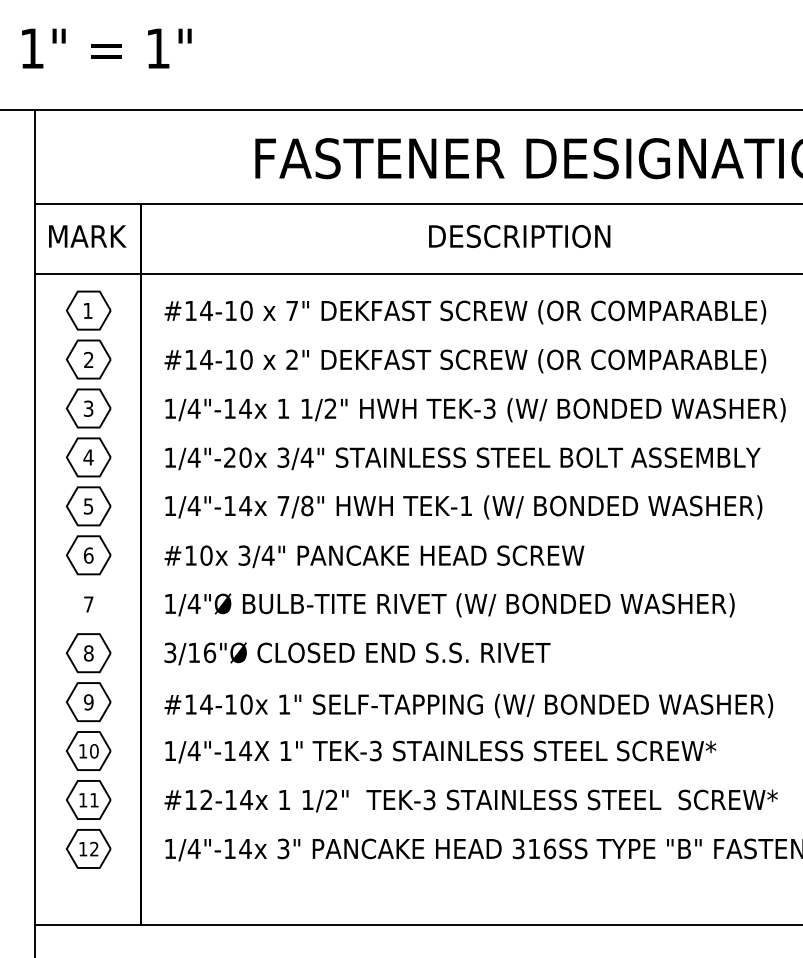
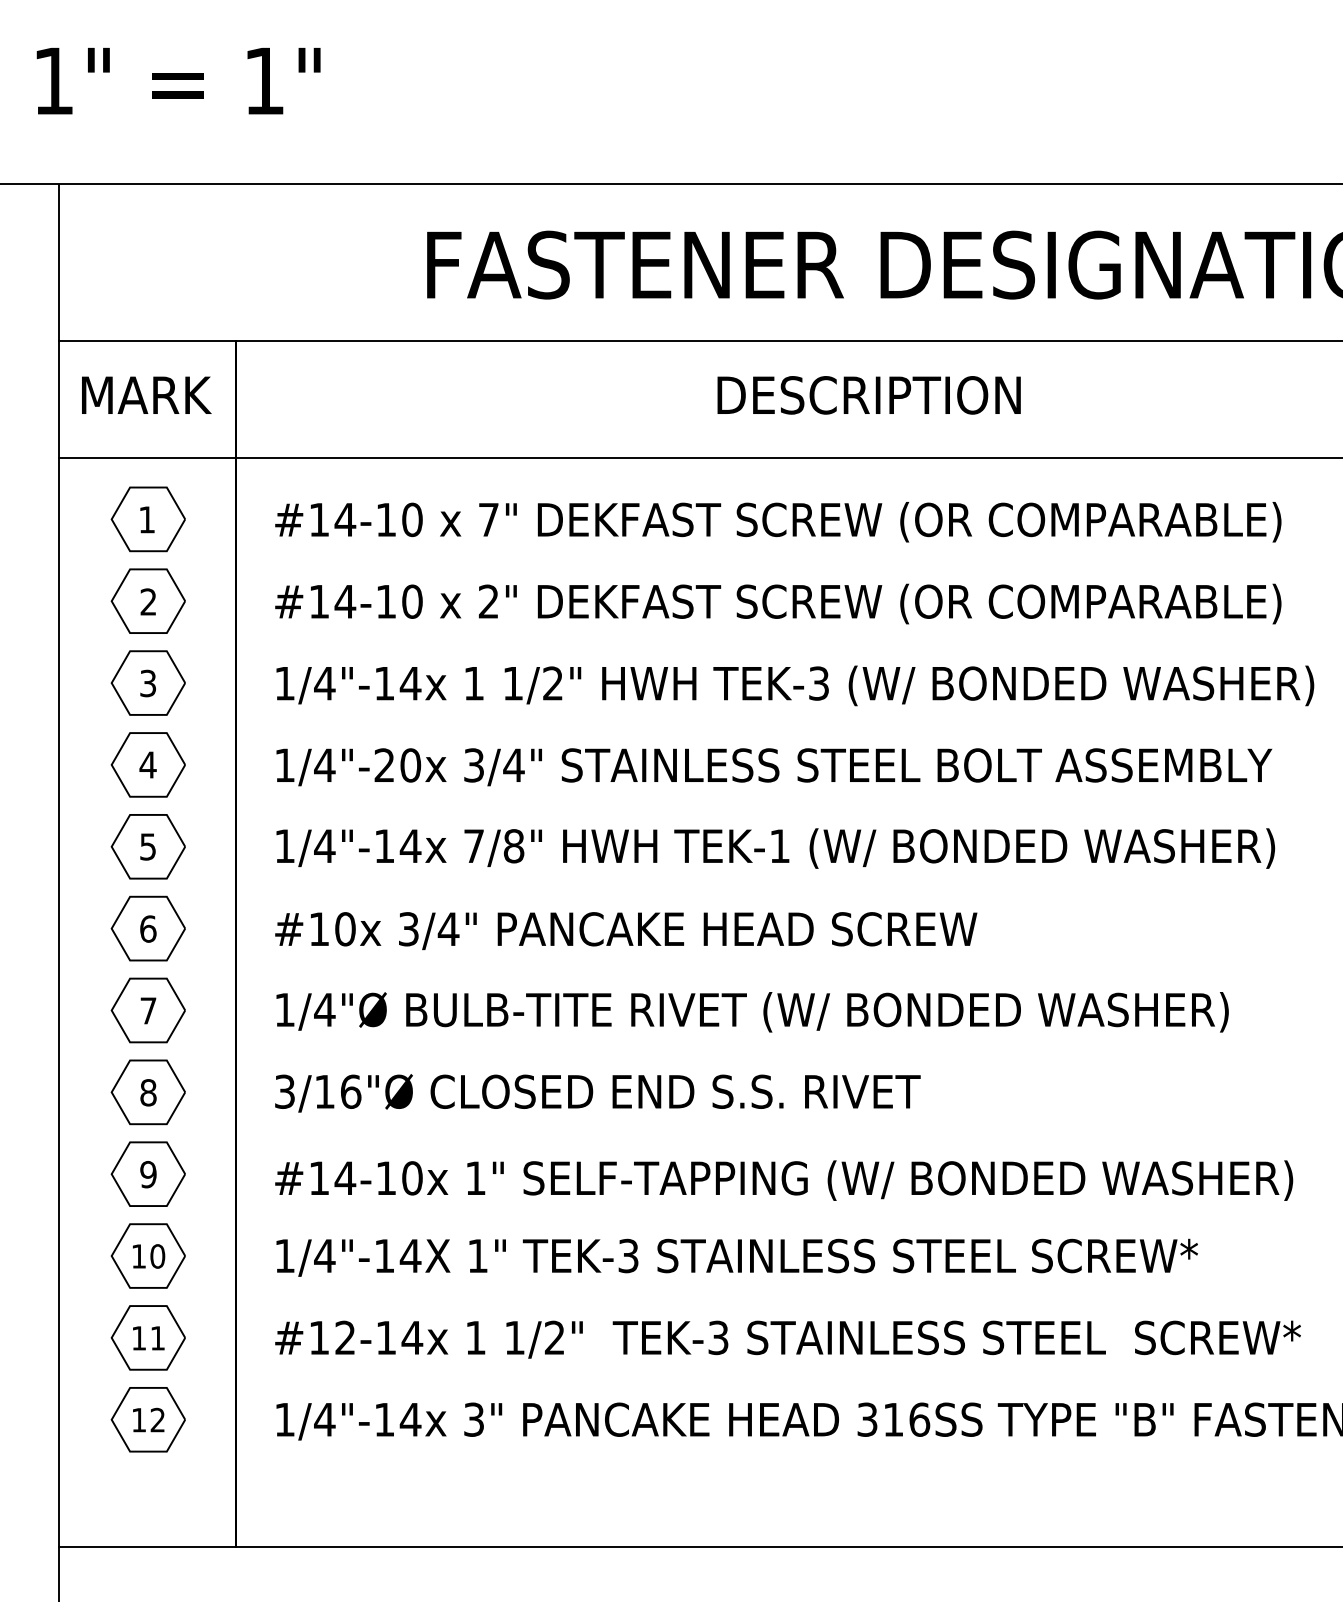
part: (88, 604) -> (147, 1010), added

